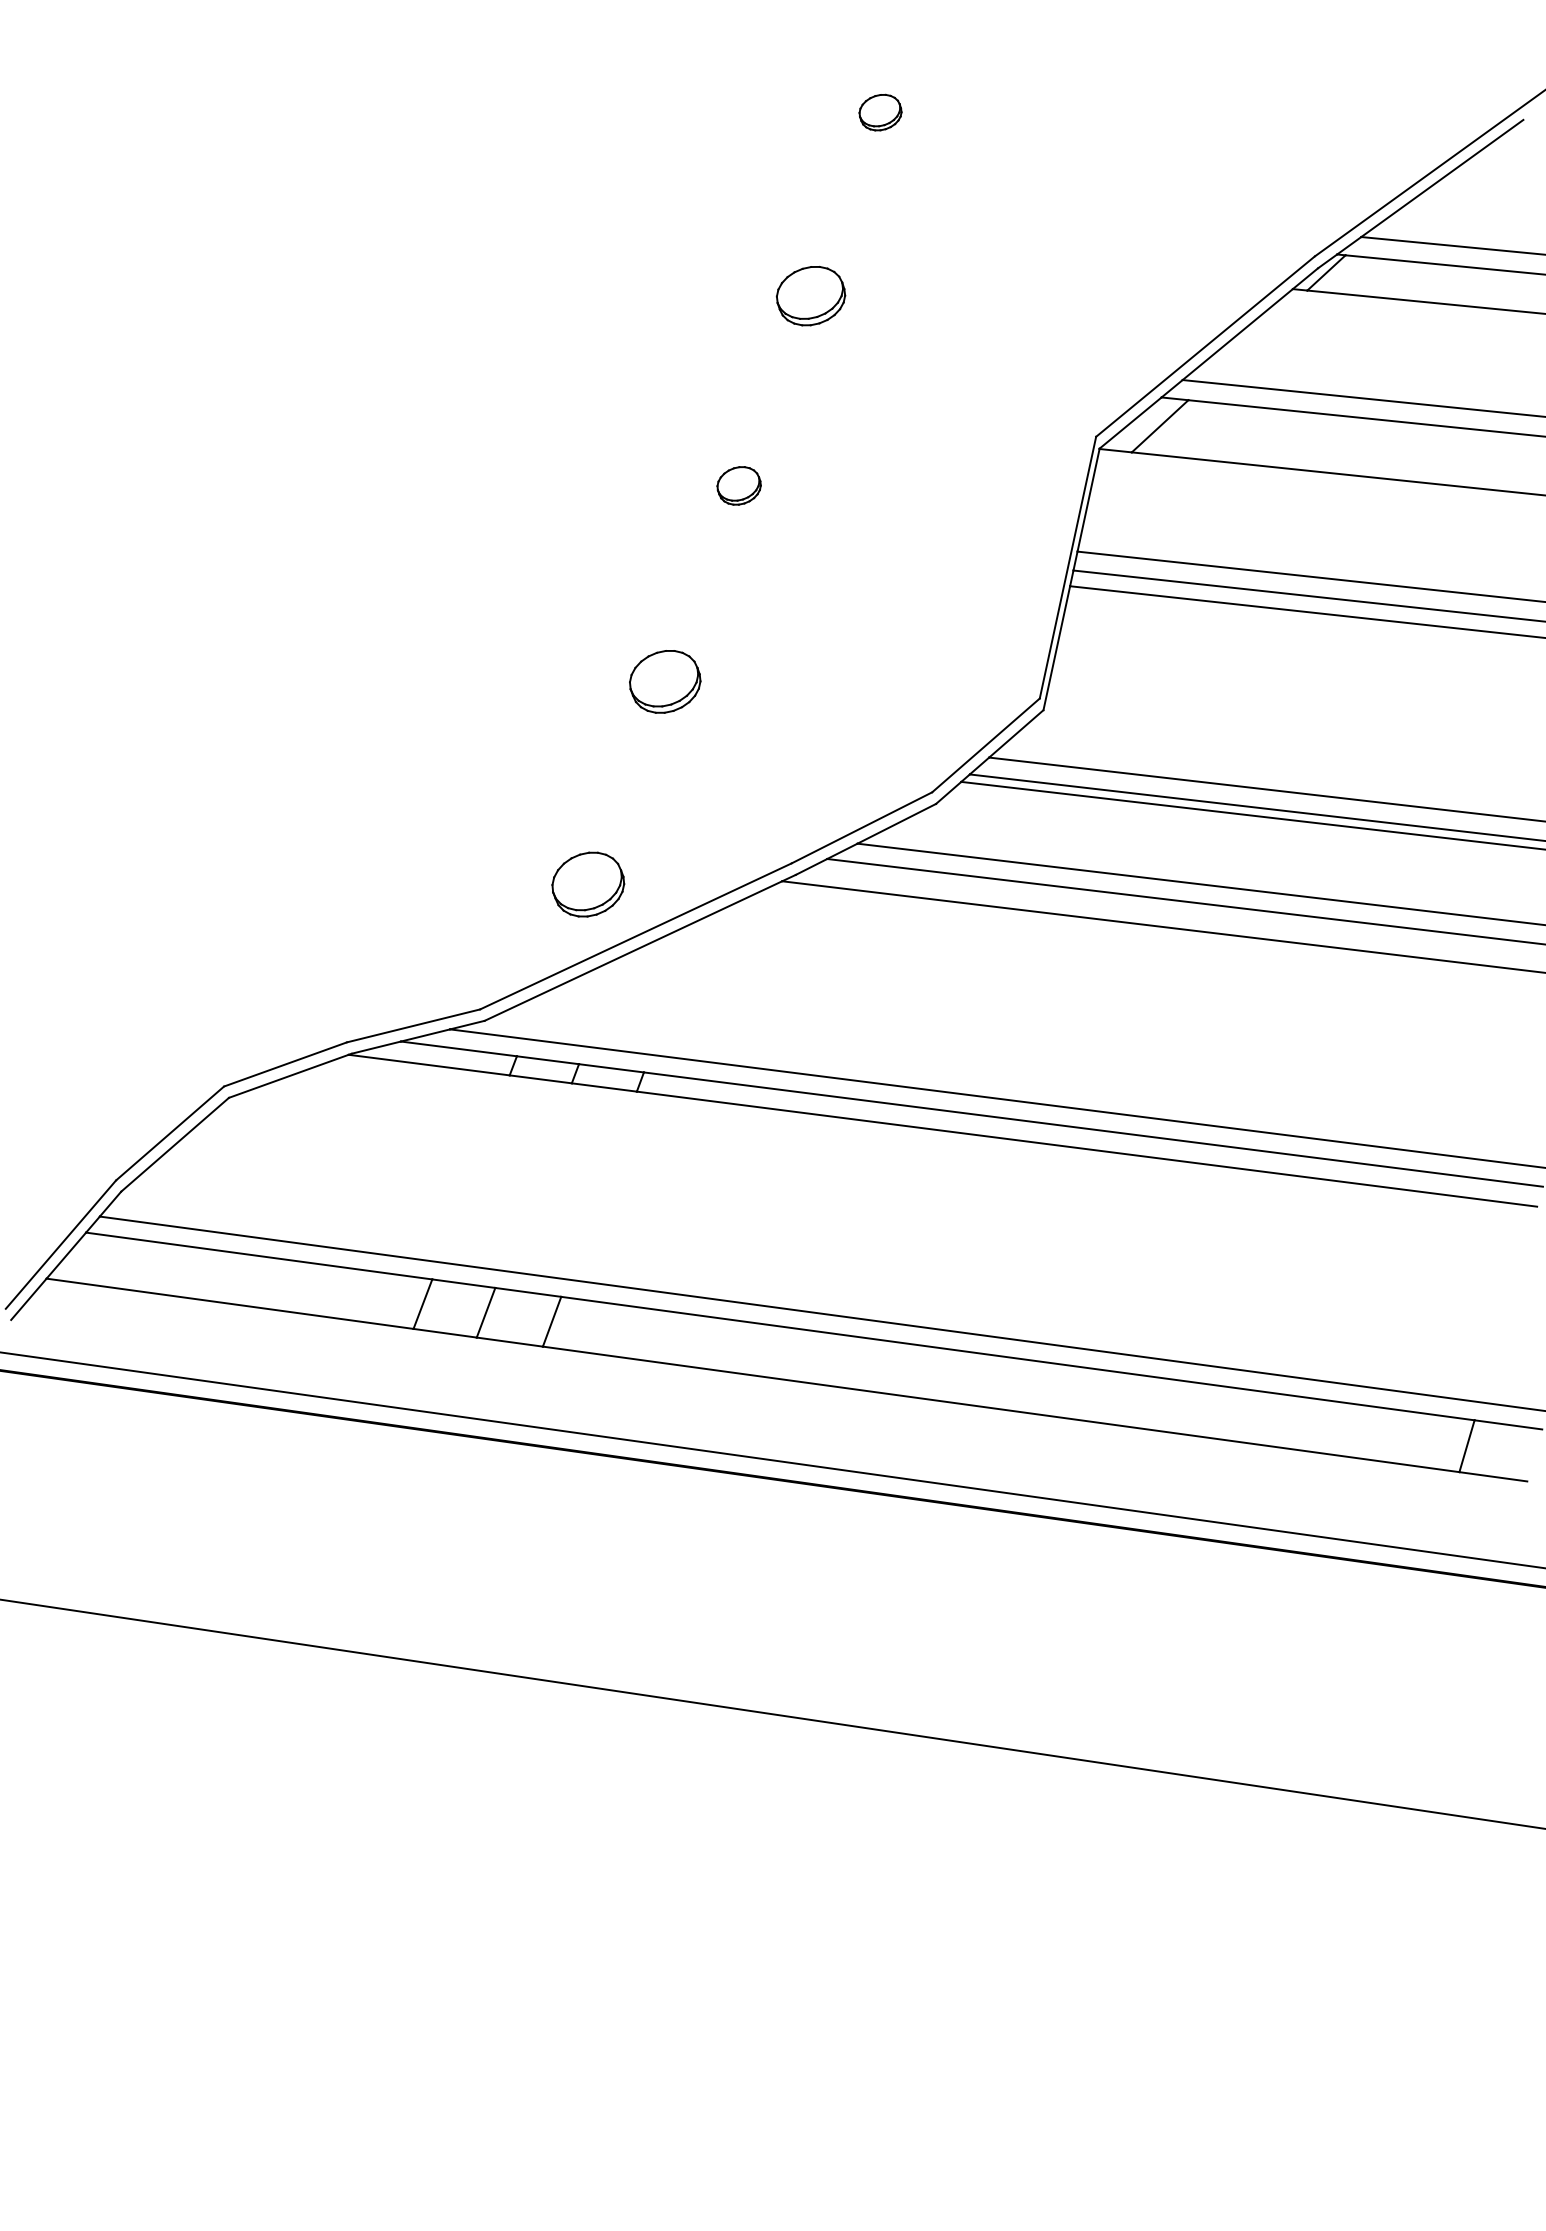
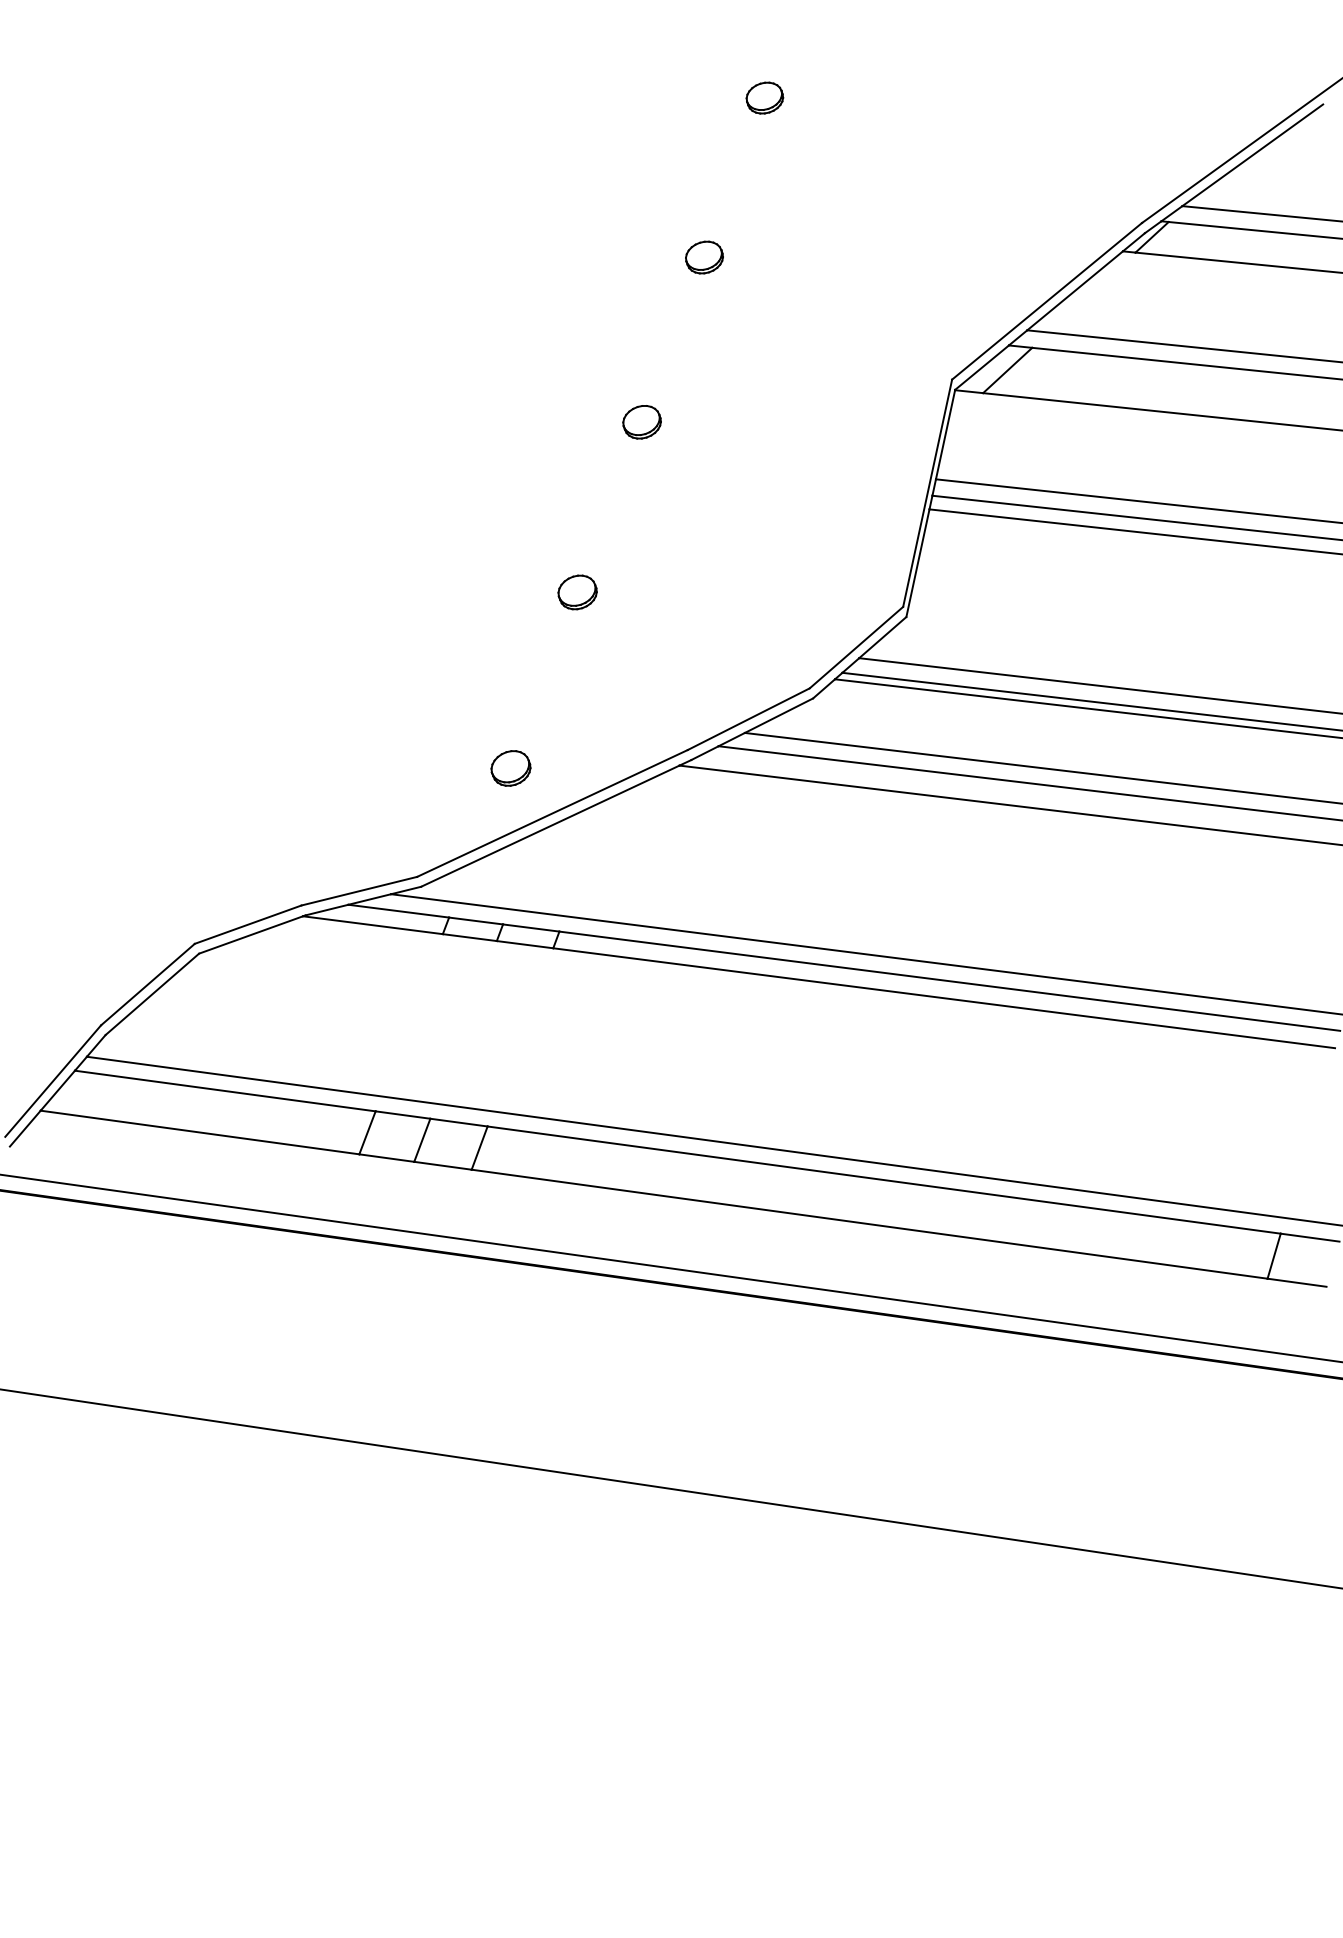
part: (810, 296) -> (704, 257), size x0.62
part: (664, 681) -> (577, 592), size x0.62
part: (587, 884) -> (510, 768), size x0.62

